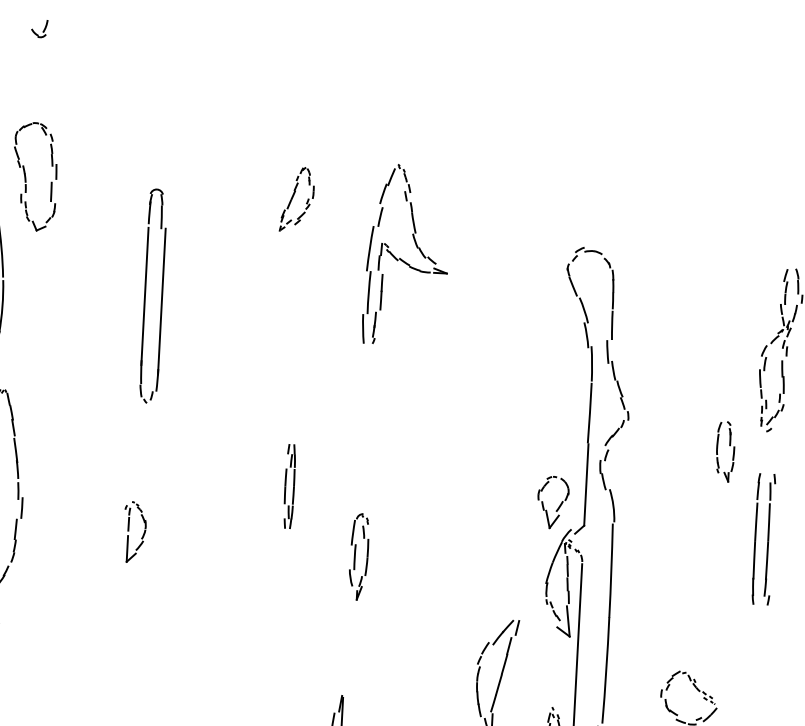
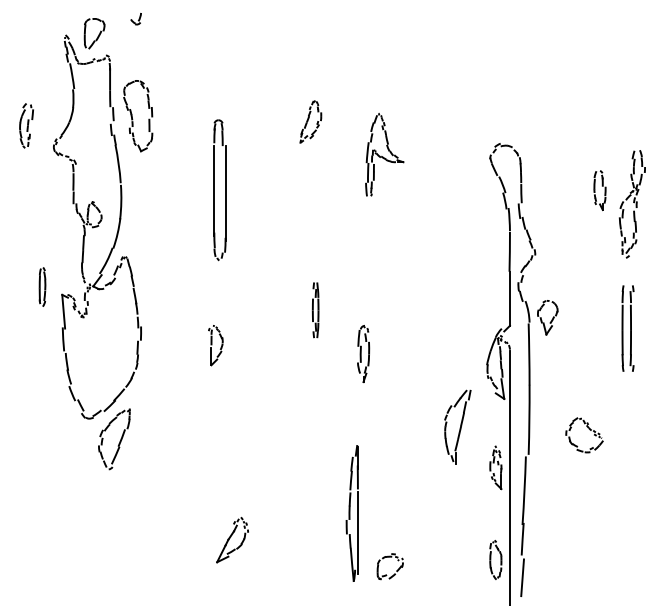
part: (406, 254) -> (384, 154), size x0.7
part: (724, 451) -> (599, 190), moved
part: (552, 502) -> (547, 317), moved

